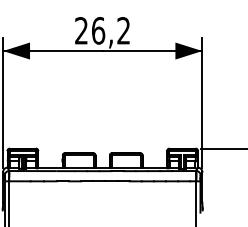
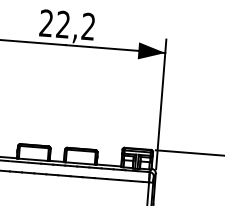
text: (98, 30) -> (63, 24), 26,2 -> 22,2

